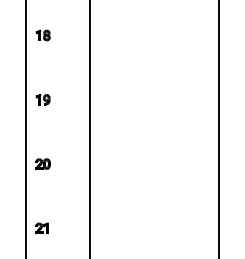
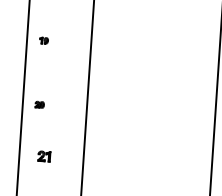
part: (42, 99) -> (43, 40), size x0.6
part: (42, 163) -> (39, 104), size x0.6
part: (41, 227) -> (43, 155), moved

